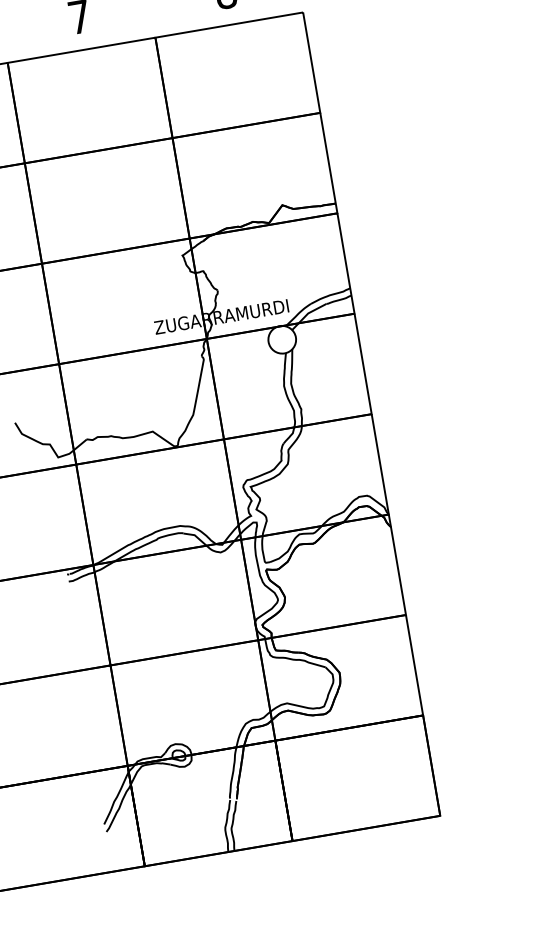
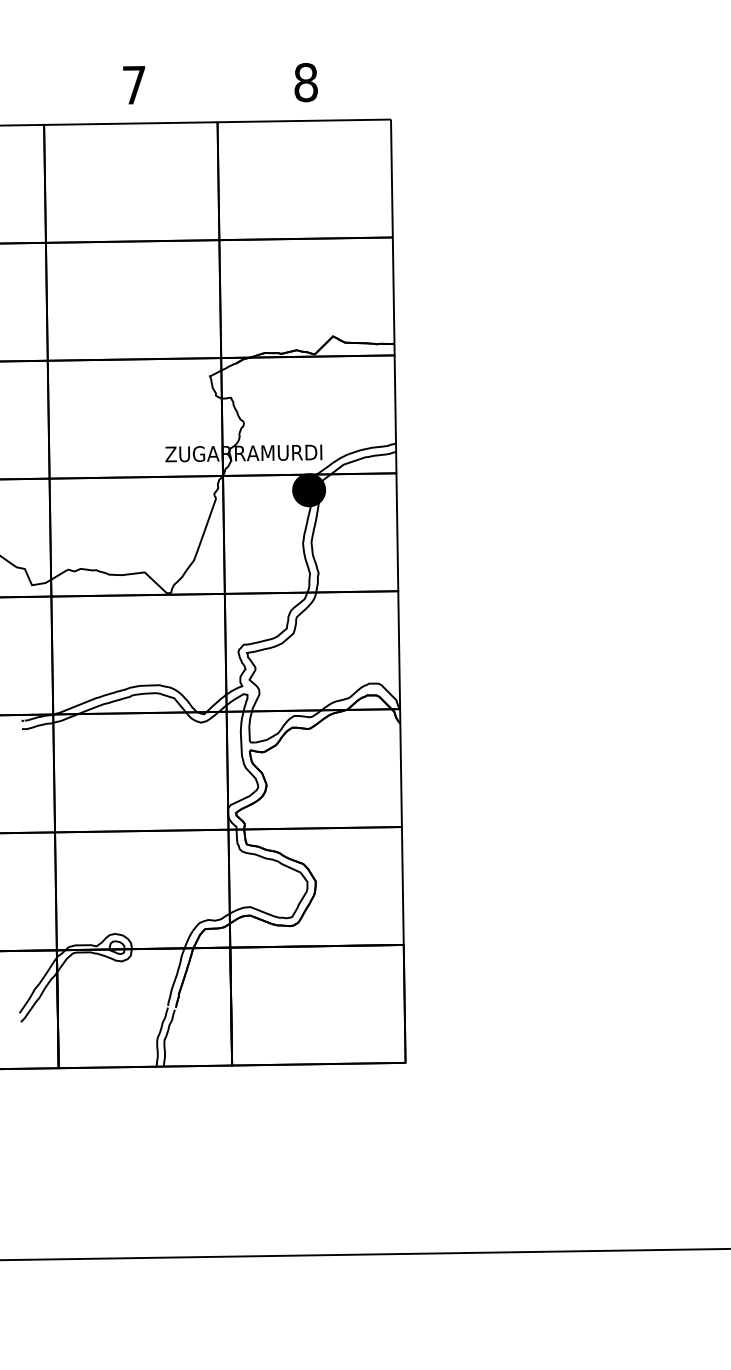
fill: (282, 339) -> (309, 490), added
fill: (282, 339) -> (309, 490), added

